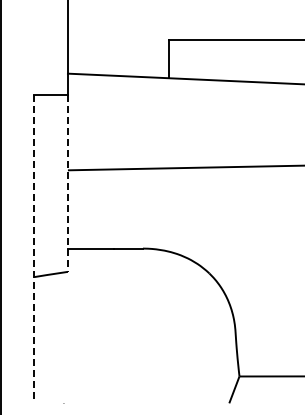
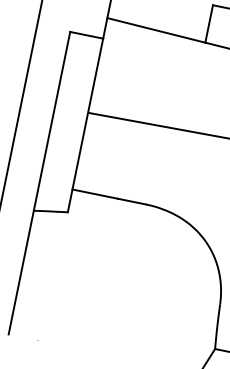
line: (67, 183) -> (85, 125), dashed -> solid
line: (34, 249) -> (39, 183), dashed -> solid

